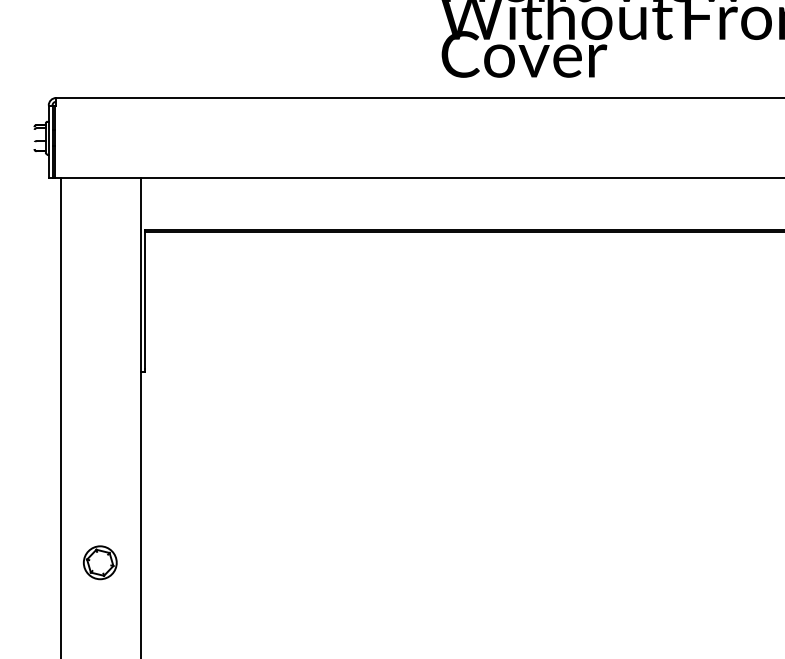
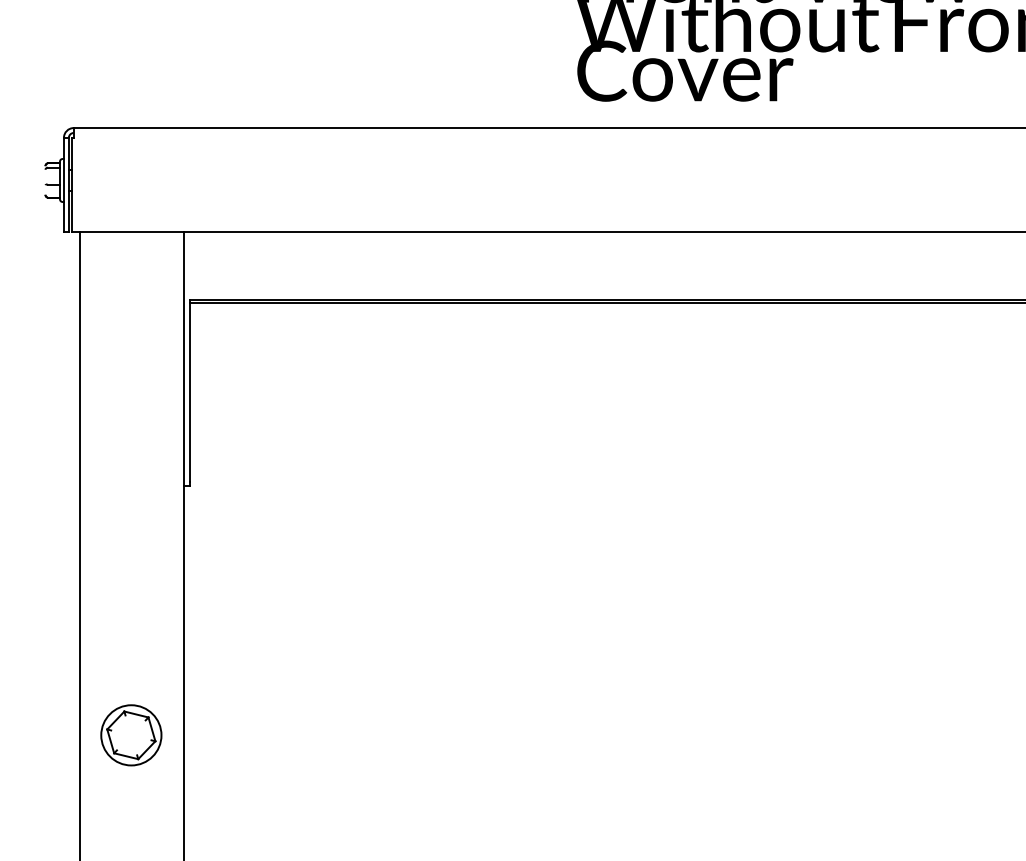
part: (99, 562) -> (130, 734), size x1.4

